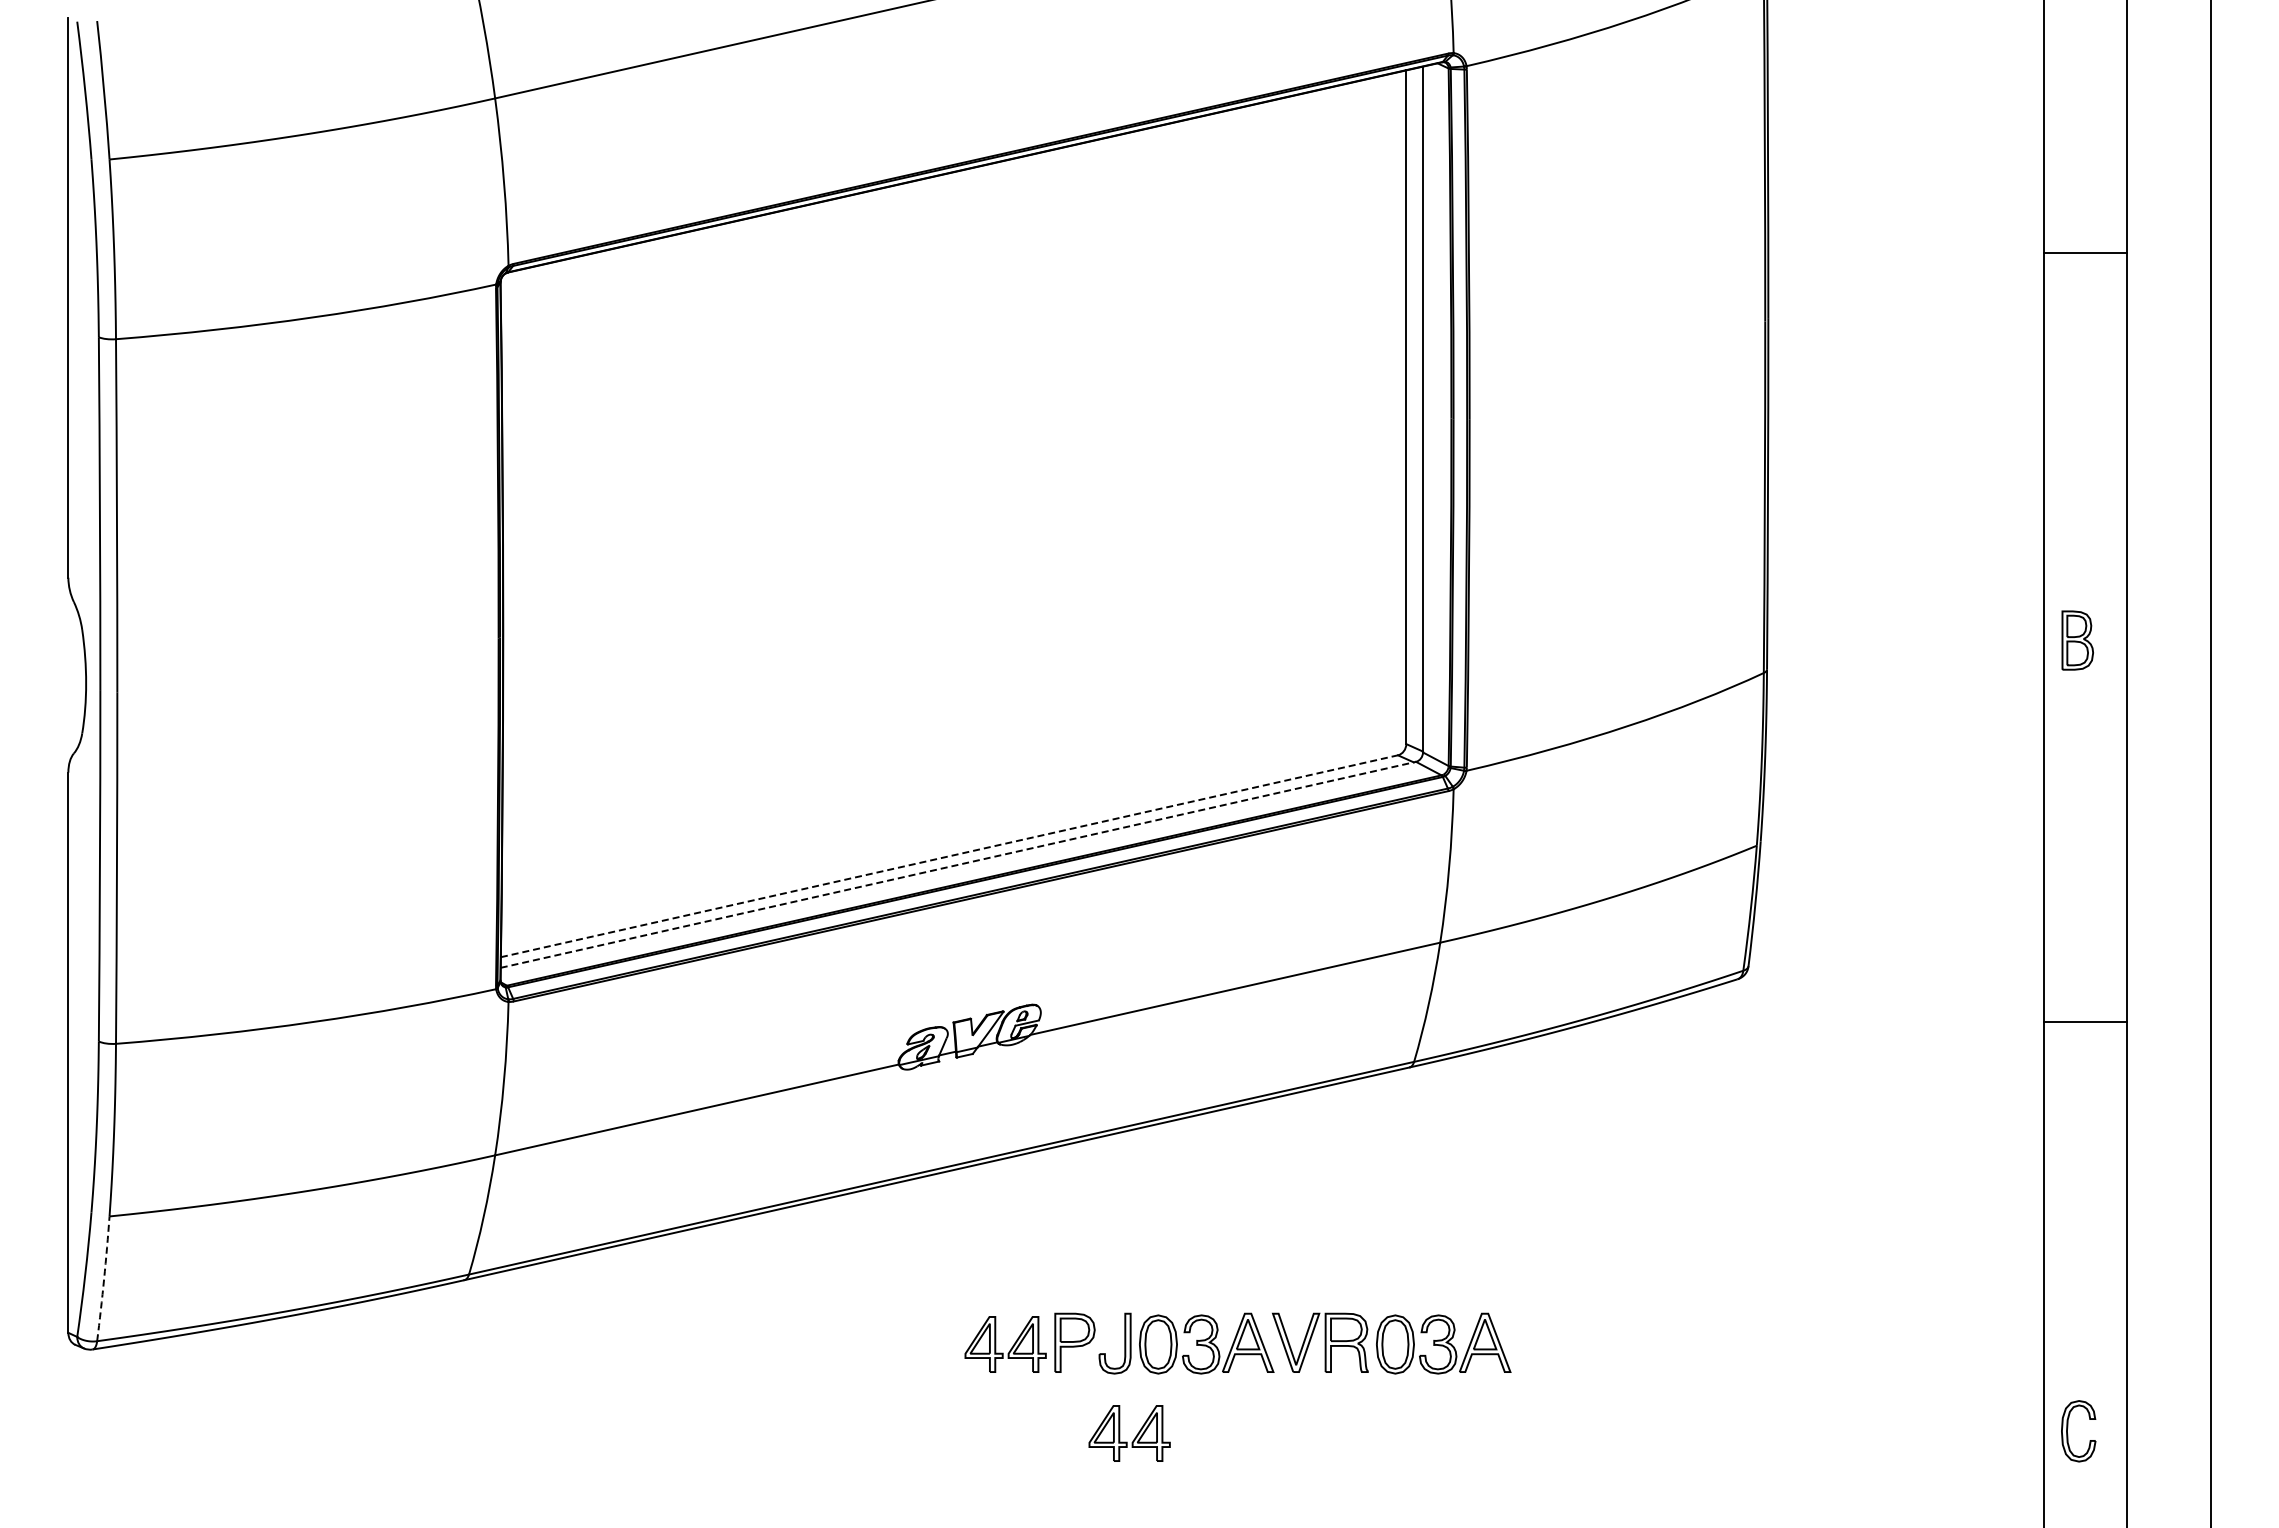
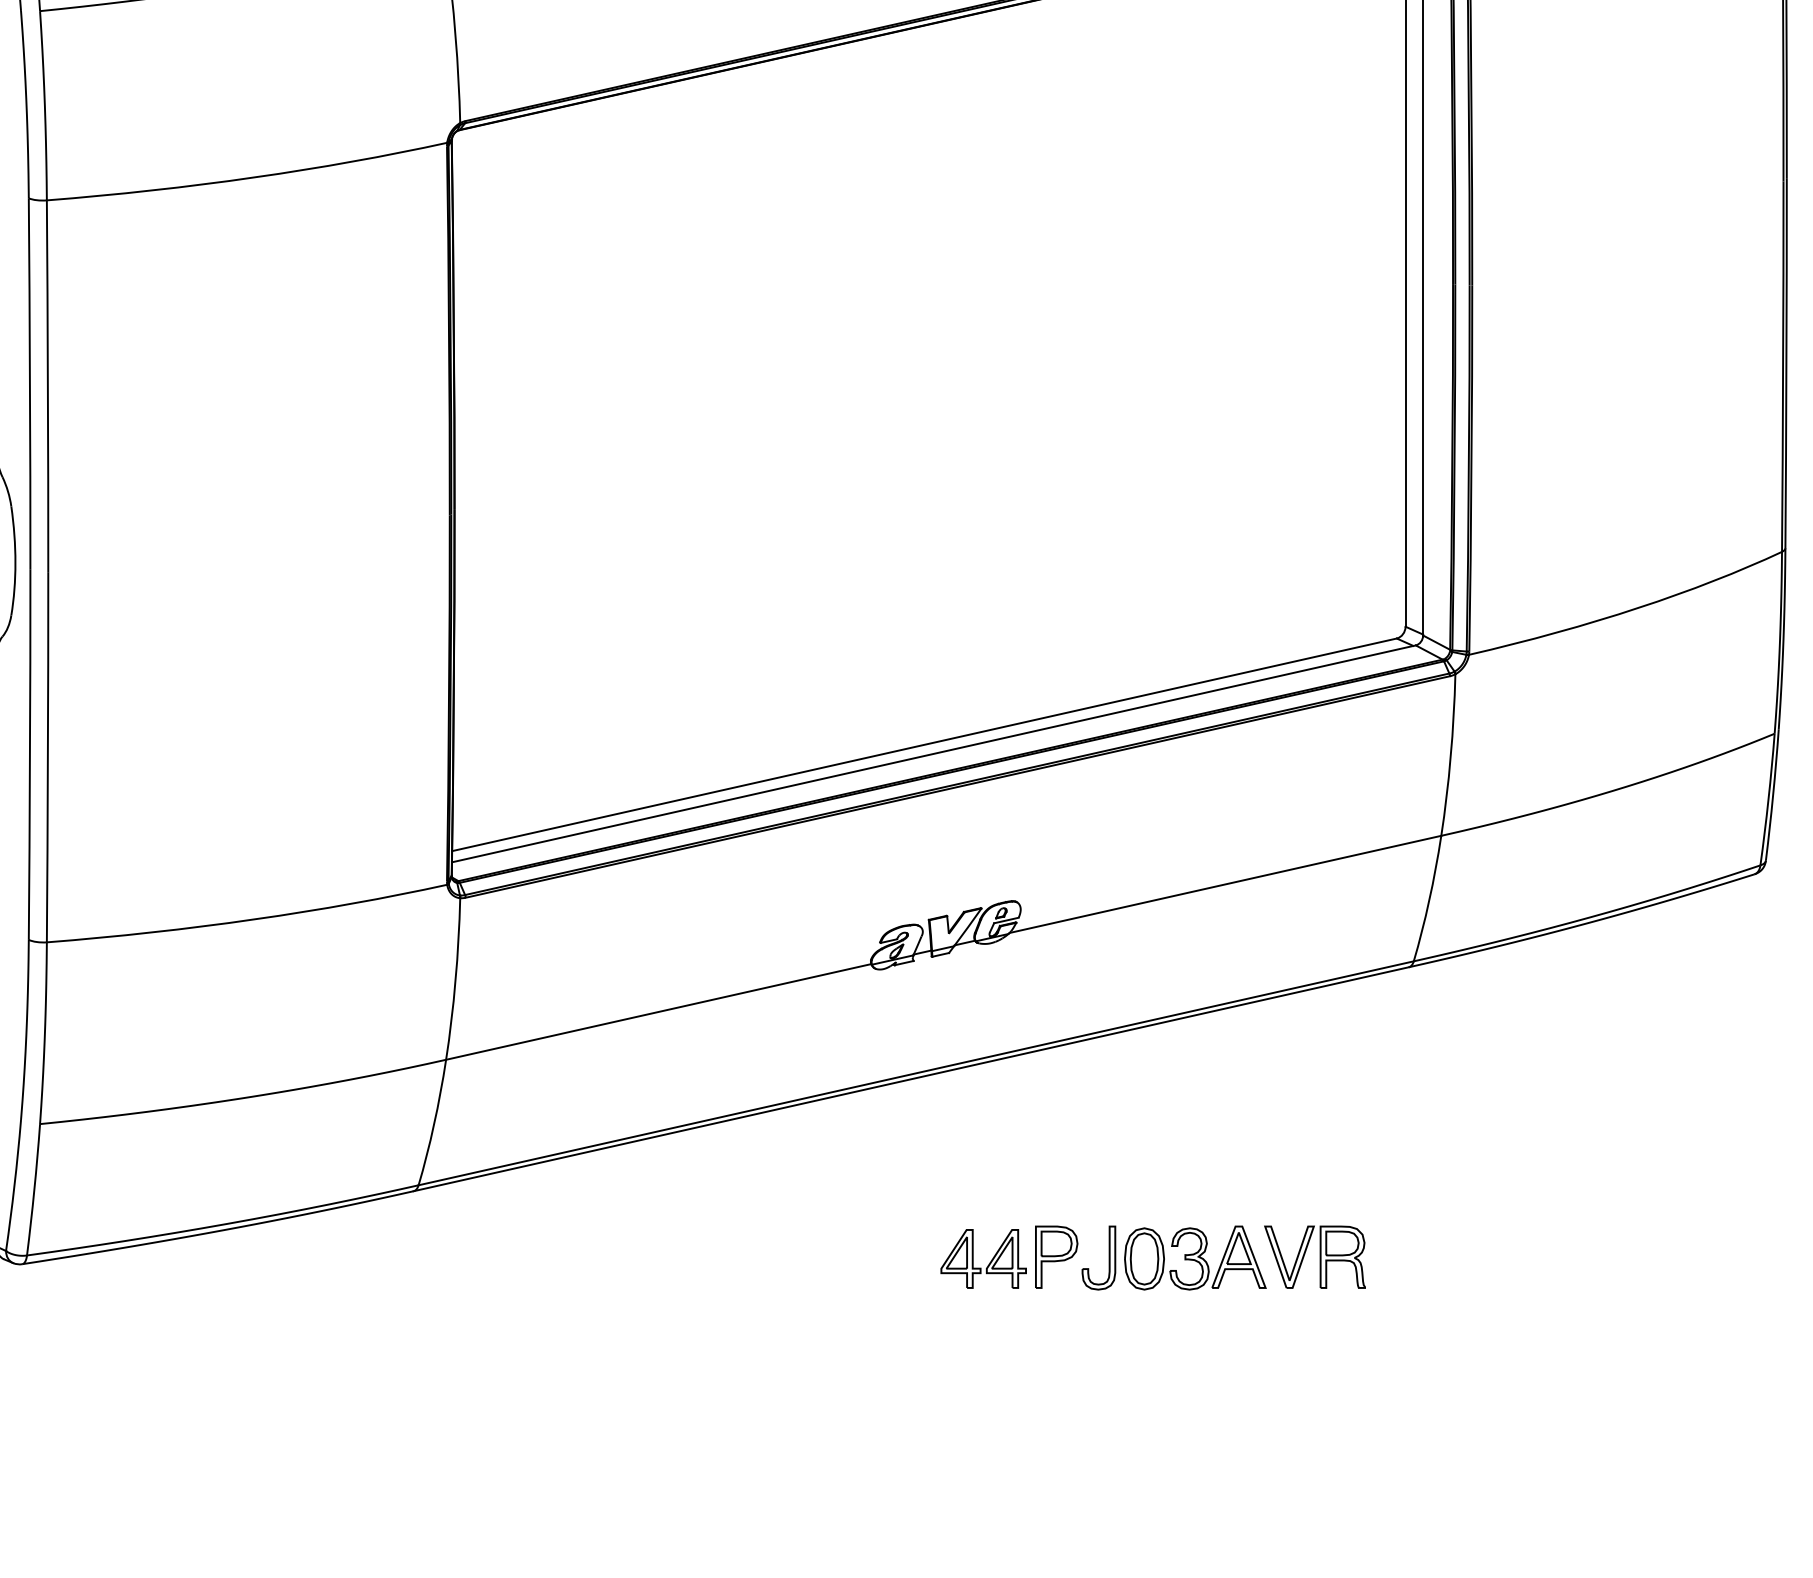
line: (949, 856) -> (924, 745), dashed -> solid
line: (958, 864) -> (934, 753), dashed -> solid
arc: (104, 1278) -> (34, 1189), dashed -> solid
part: (1443, 1343) -> (1444, 1257), removed
part: (1134, 1437) -> (1119, 1356), removed

